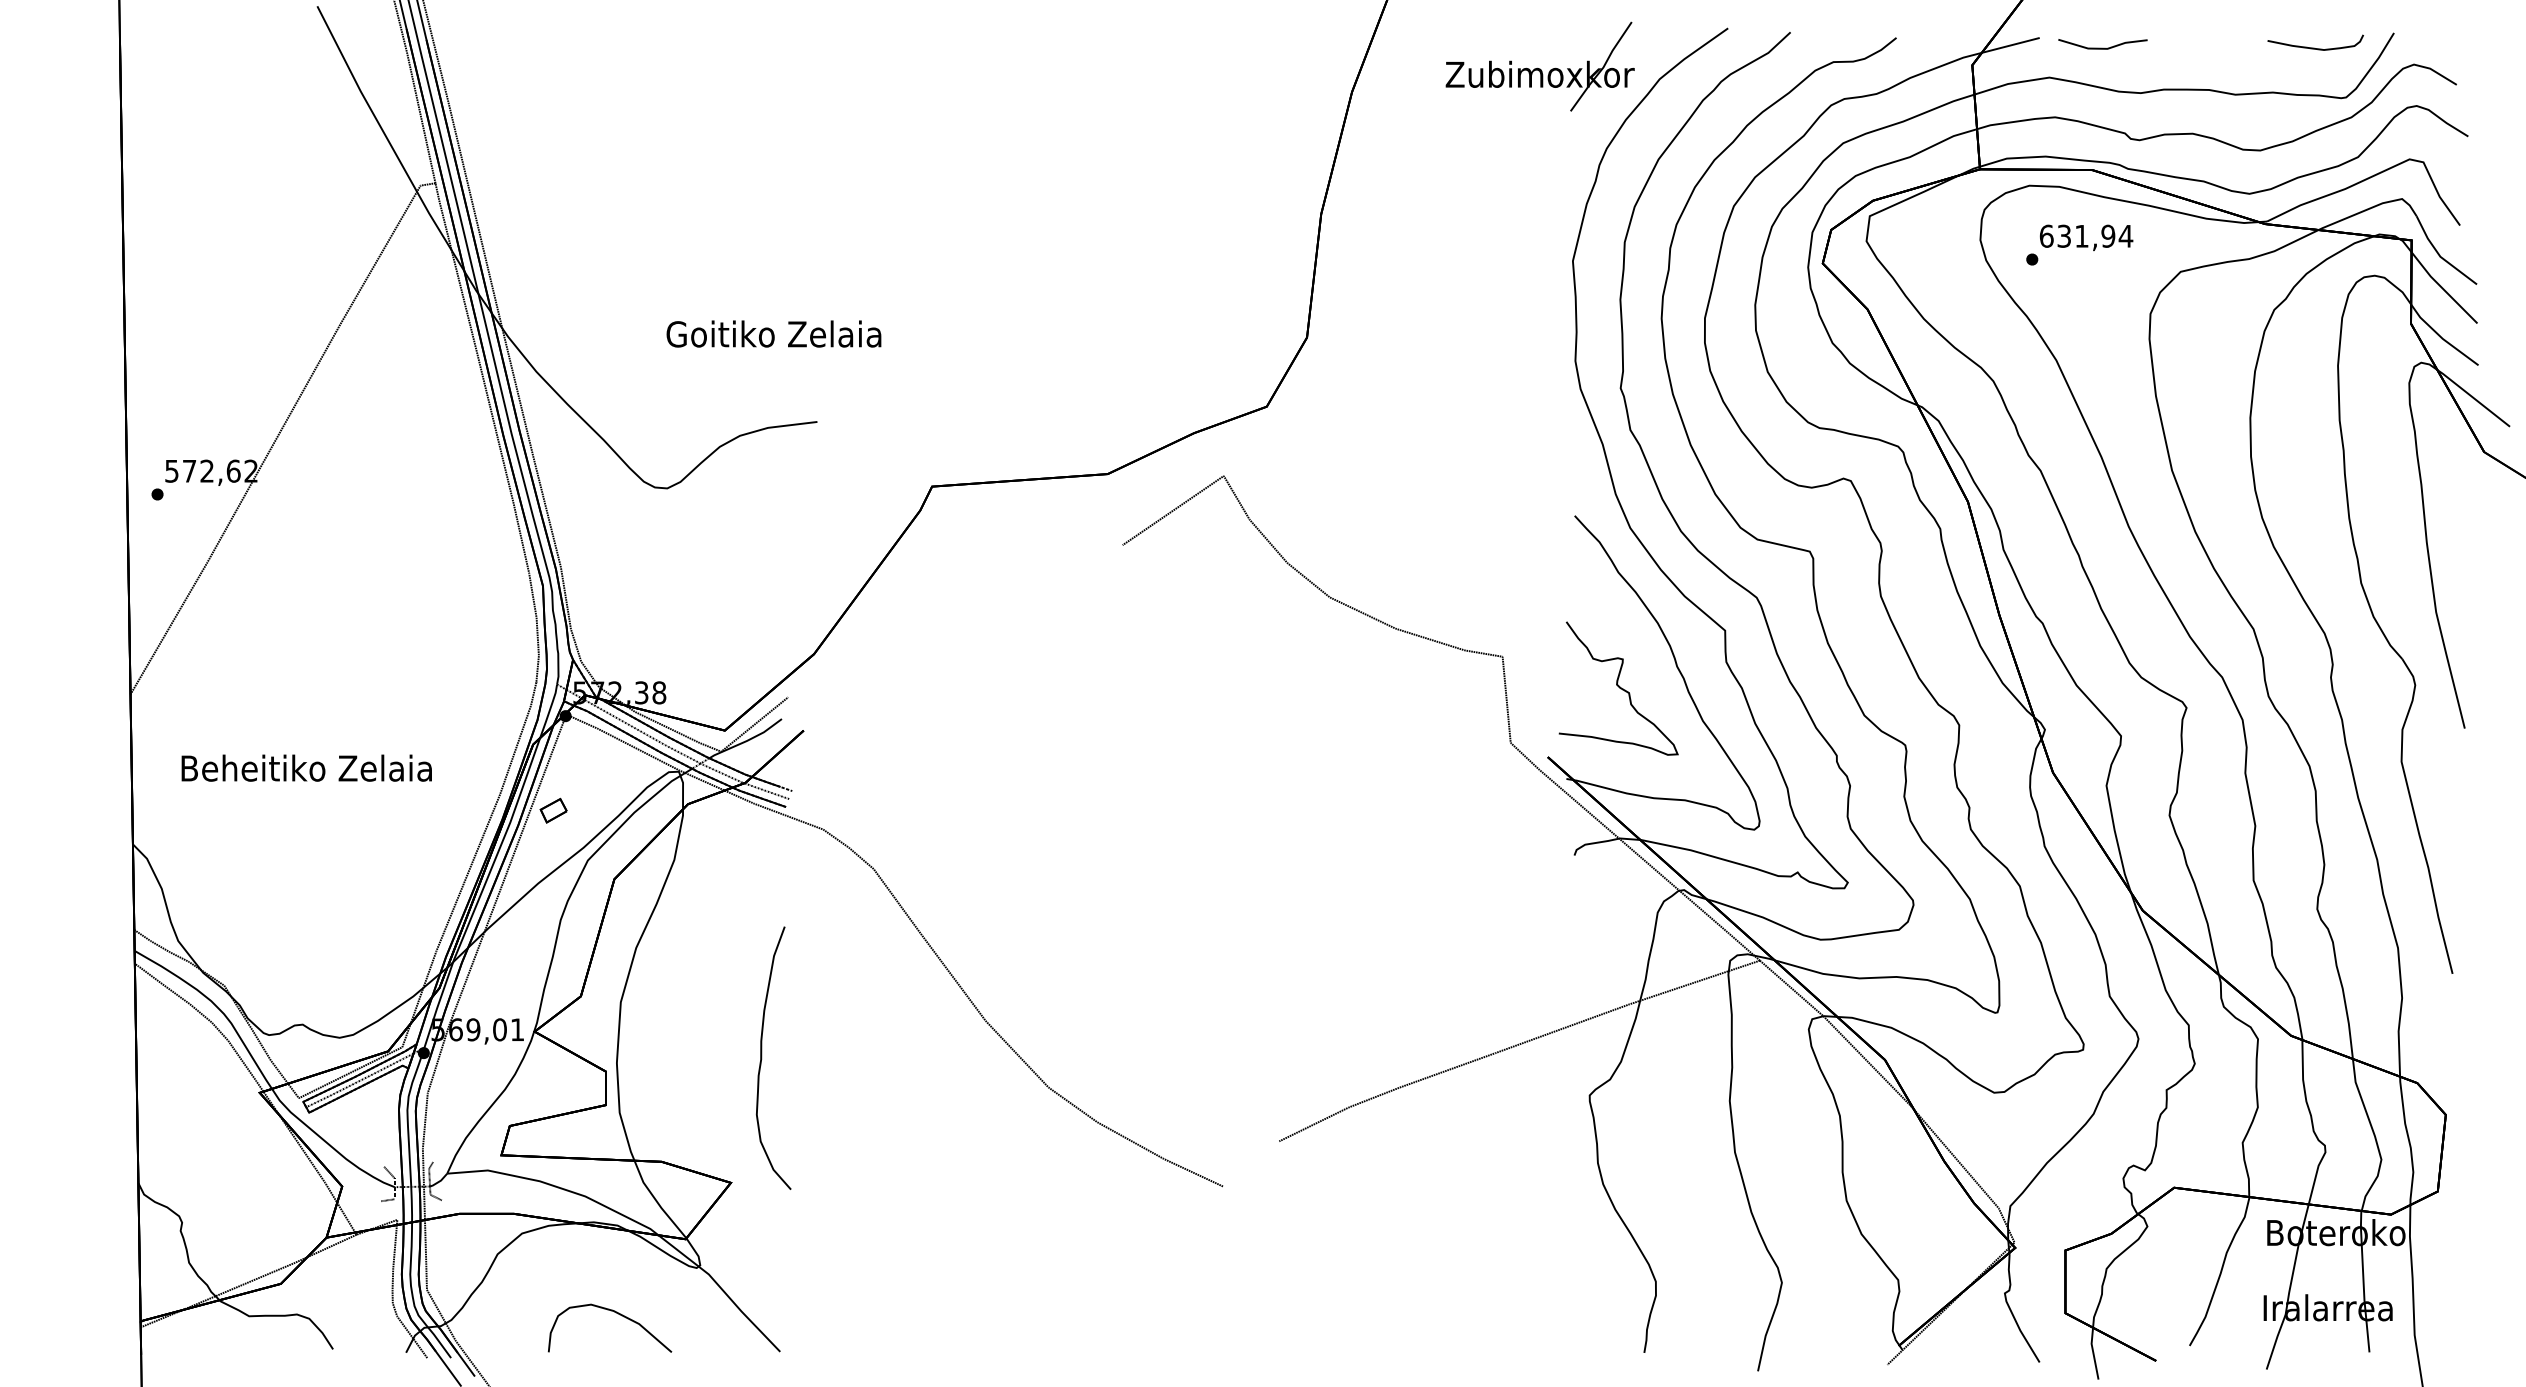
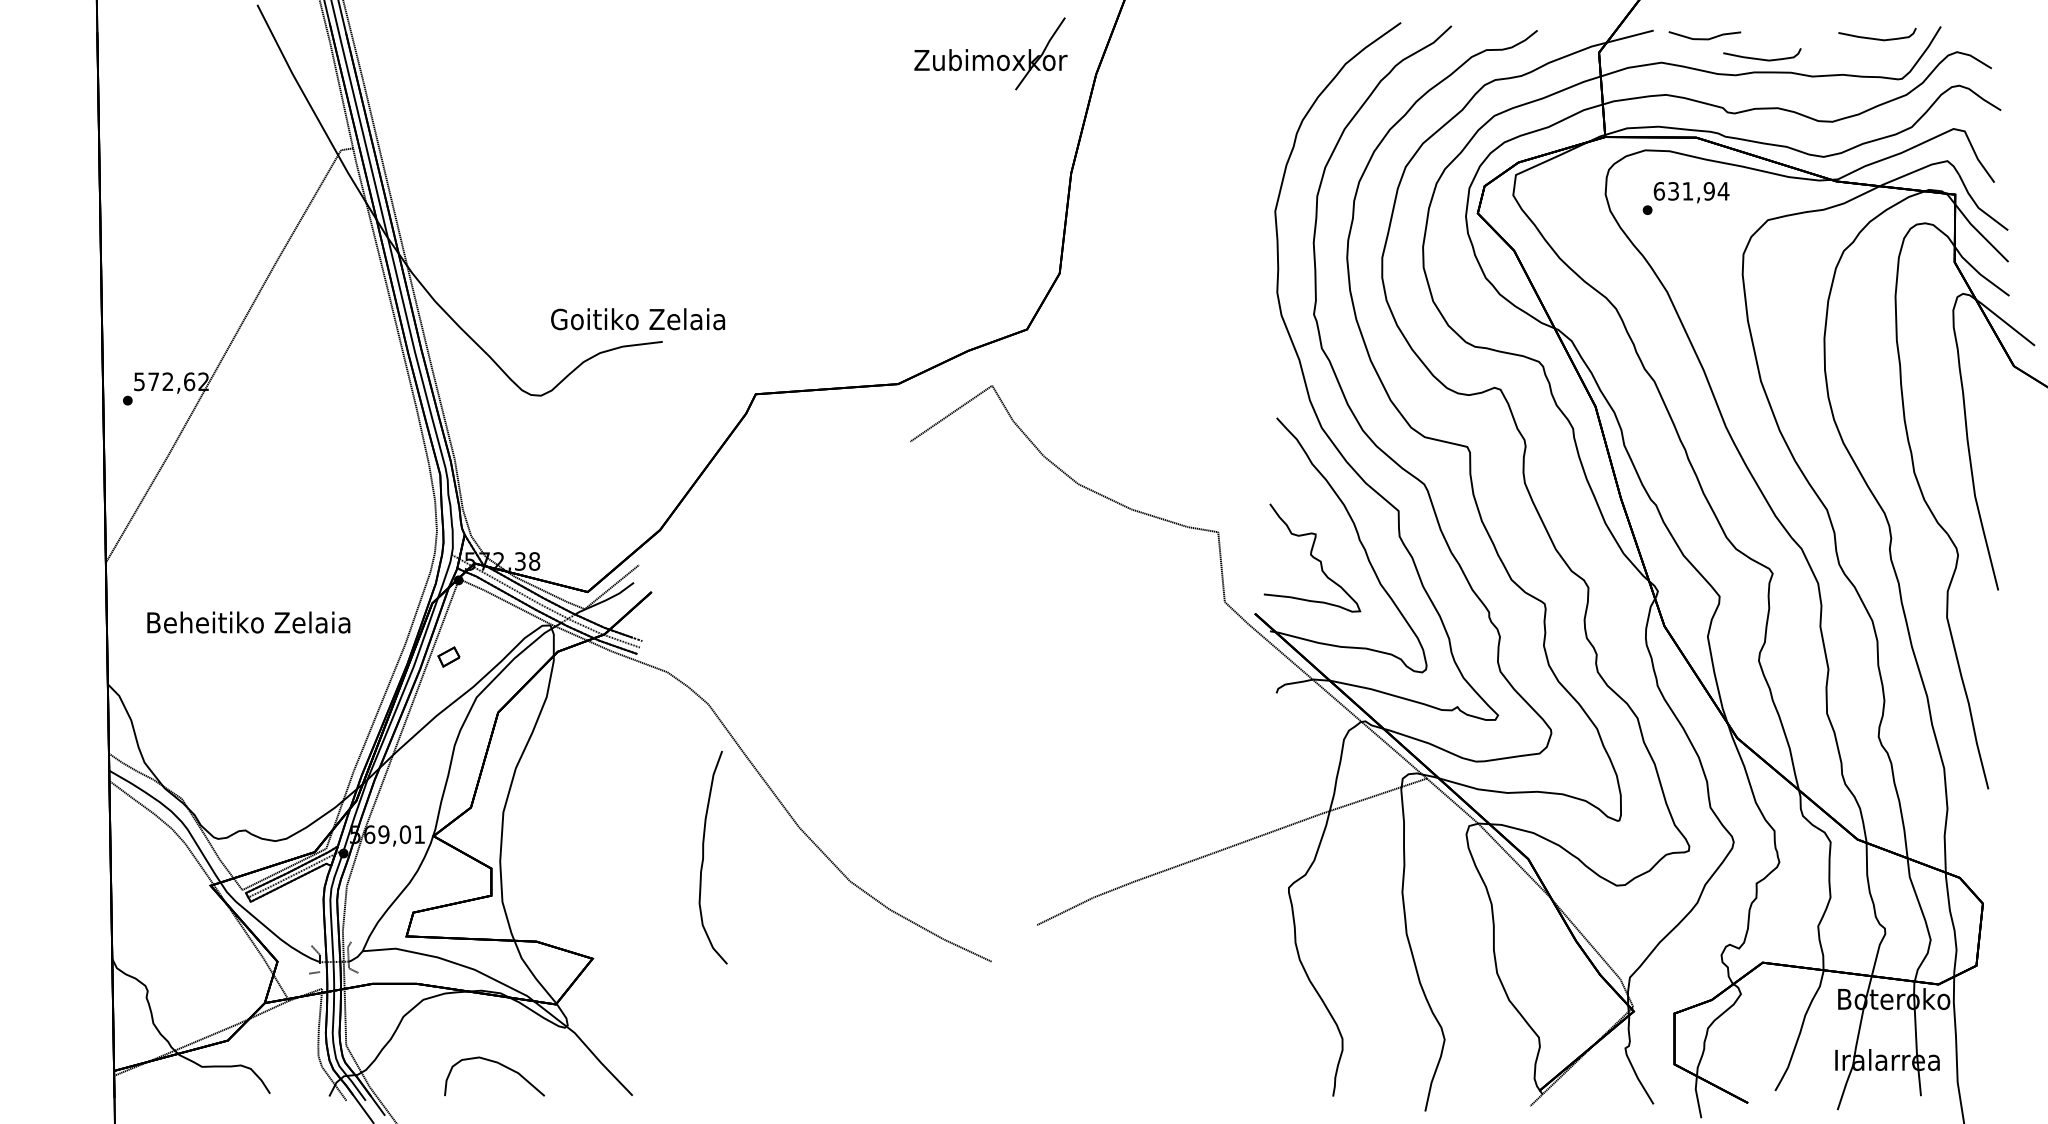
part: (1539, 66) -> (990, 53), moved
curve: (2172, 72) -> (1761, 58), added
text: (773, 333) -> (637, 318), moved
curve: (762, 1057) -> (704, 857), moved

